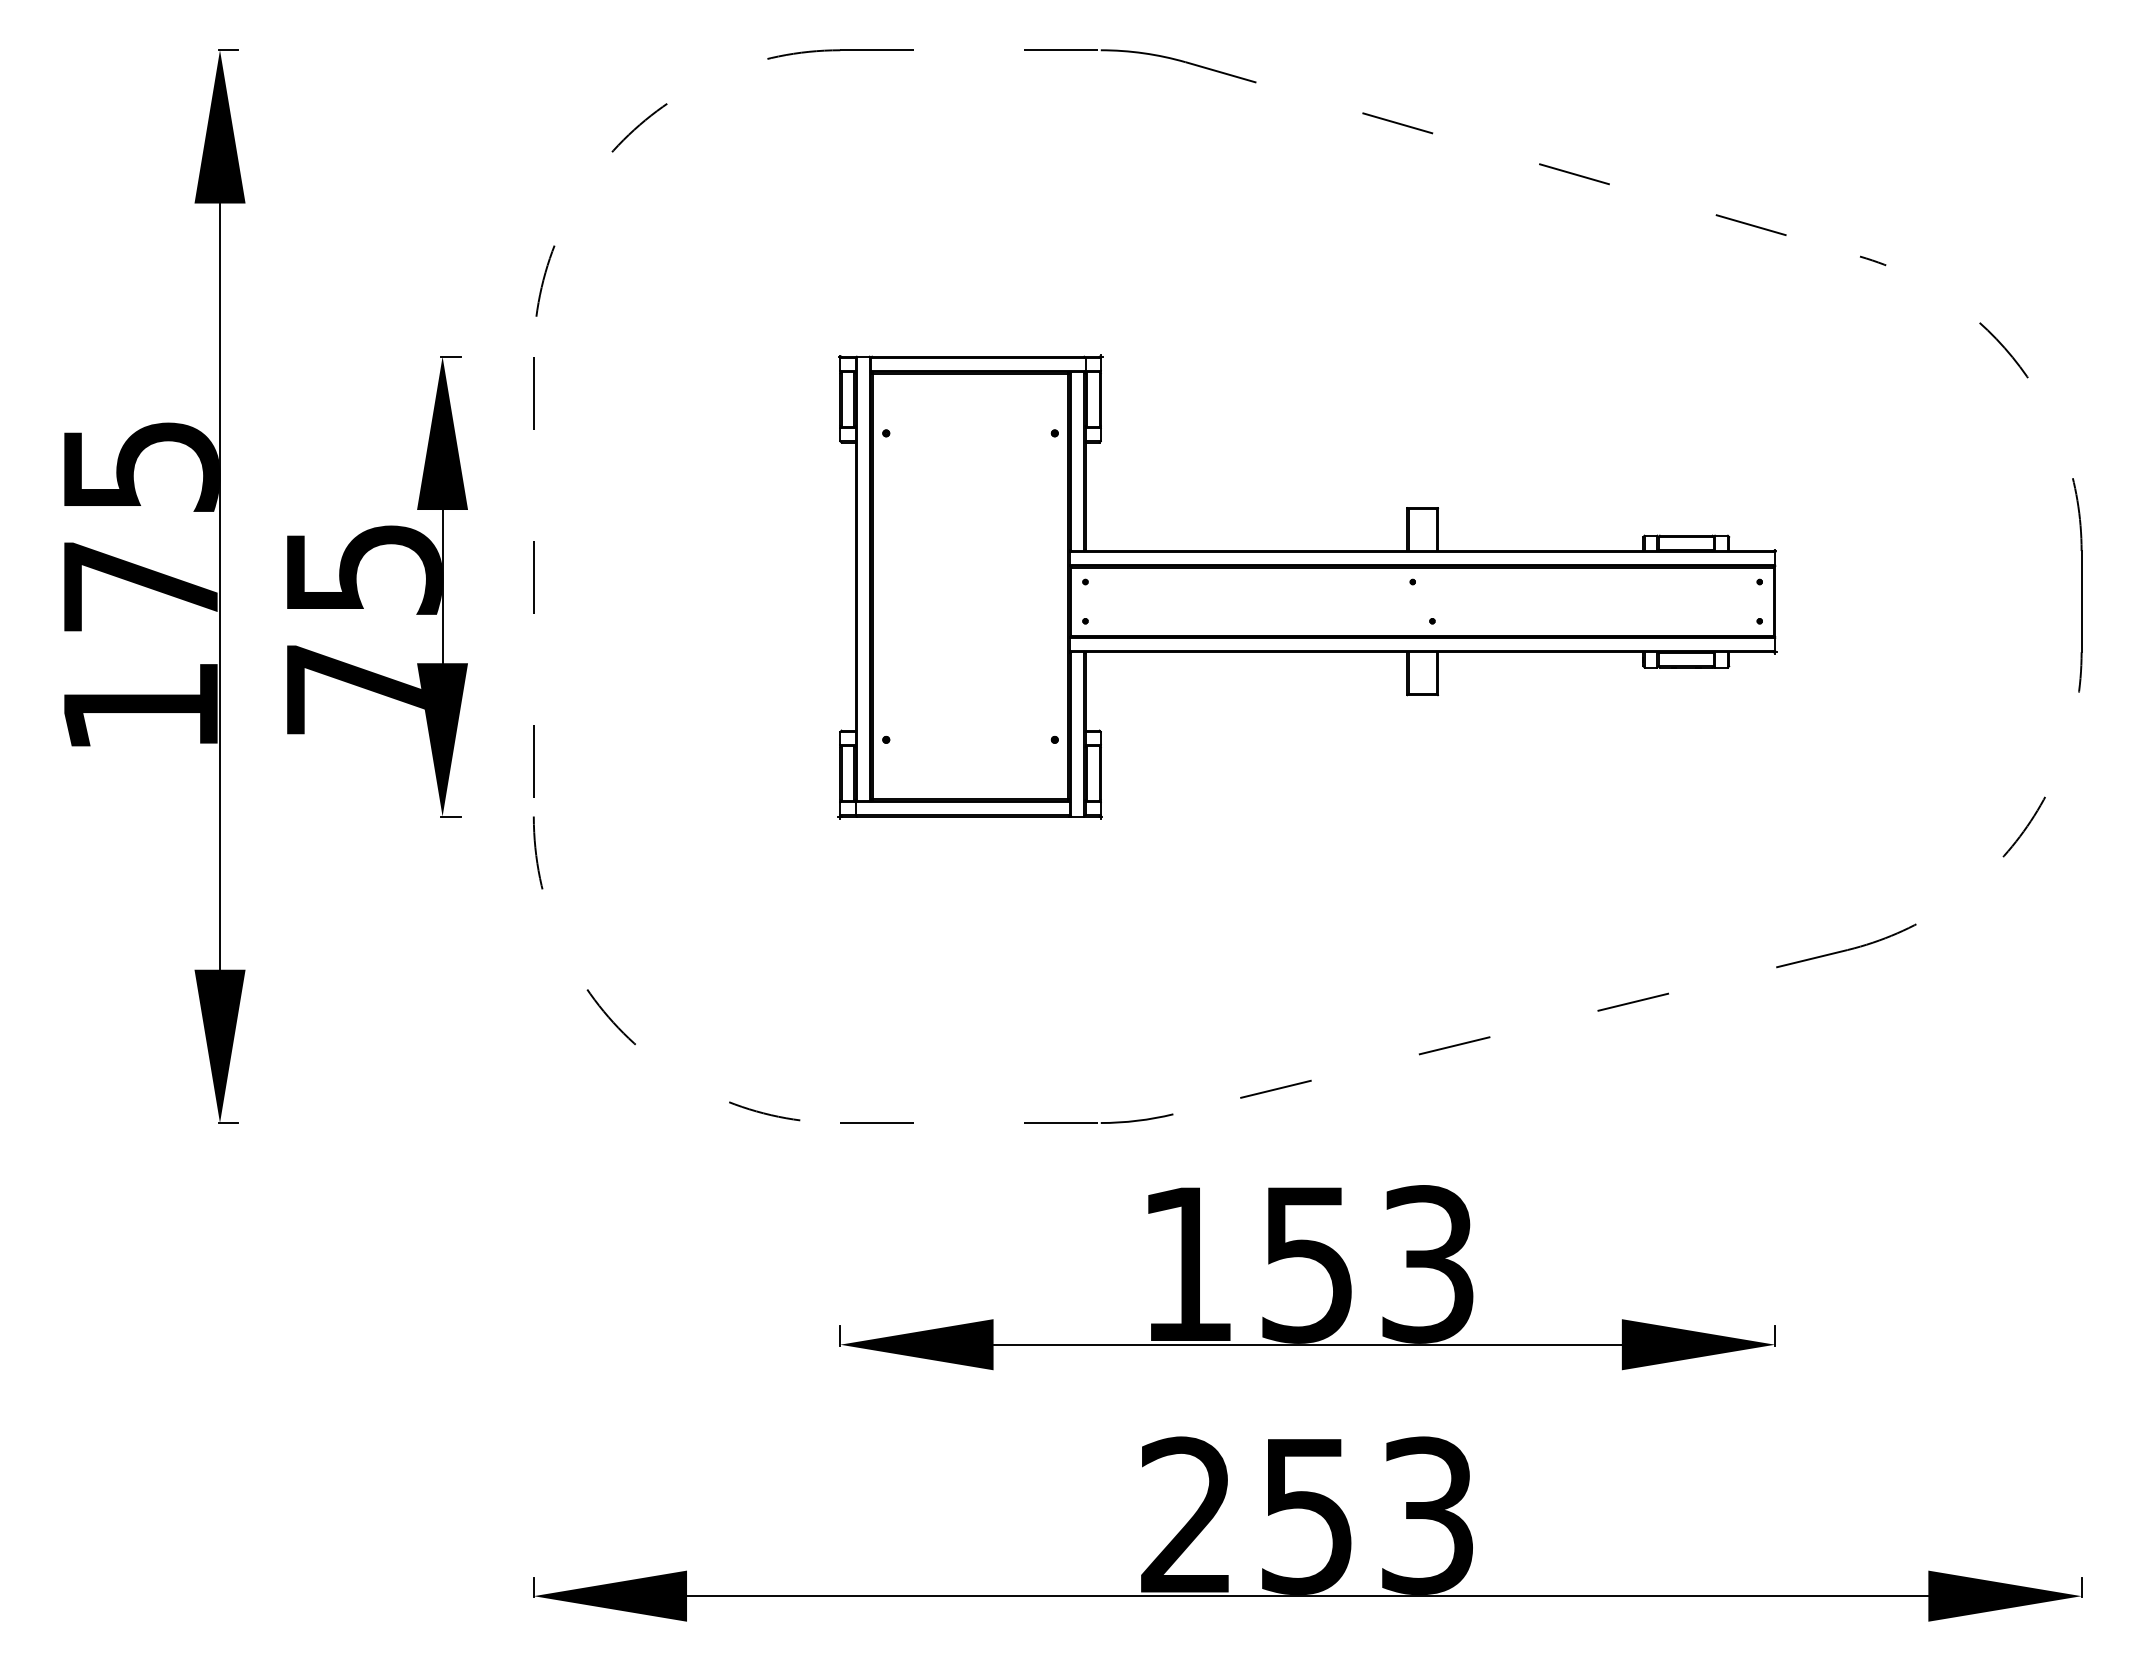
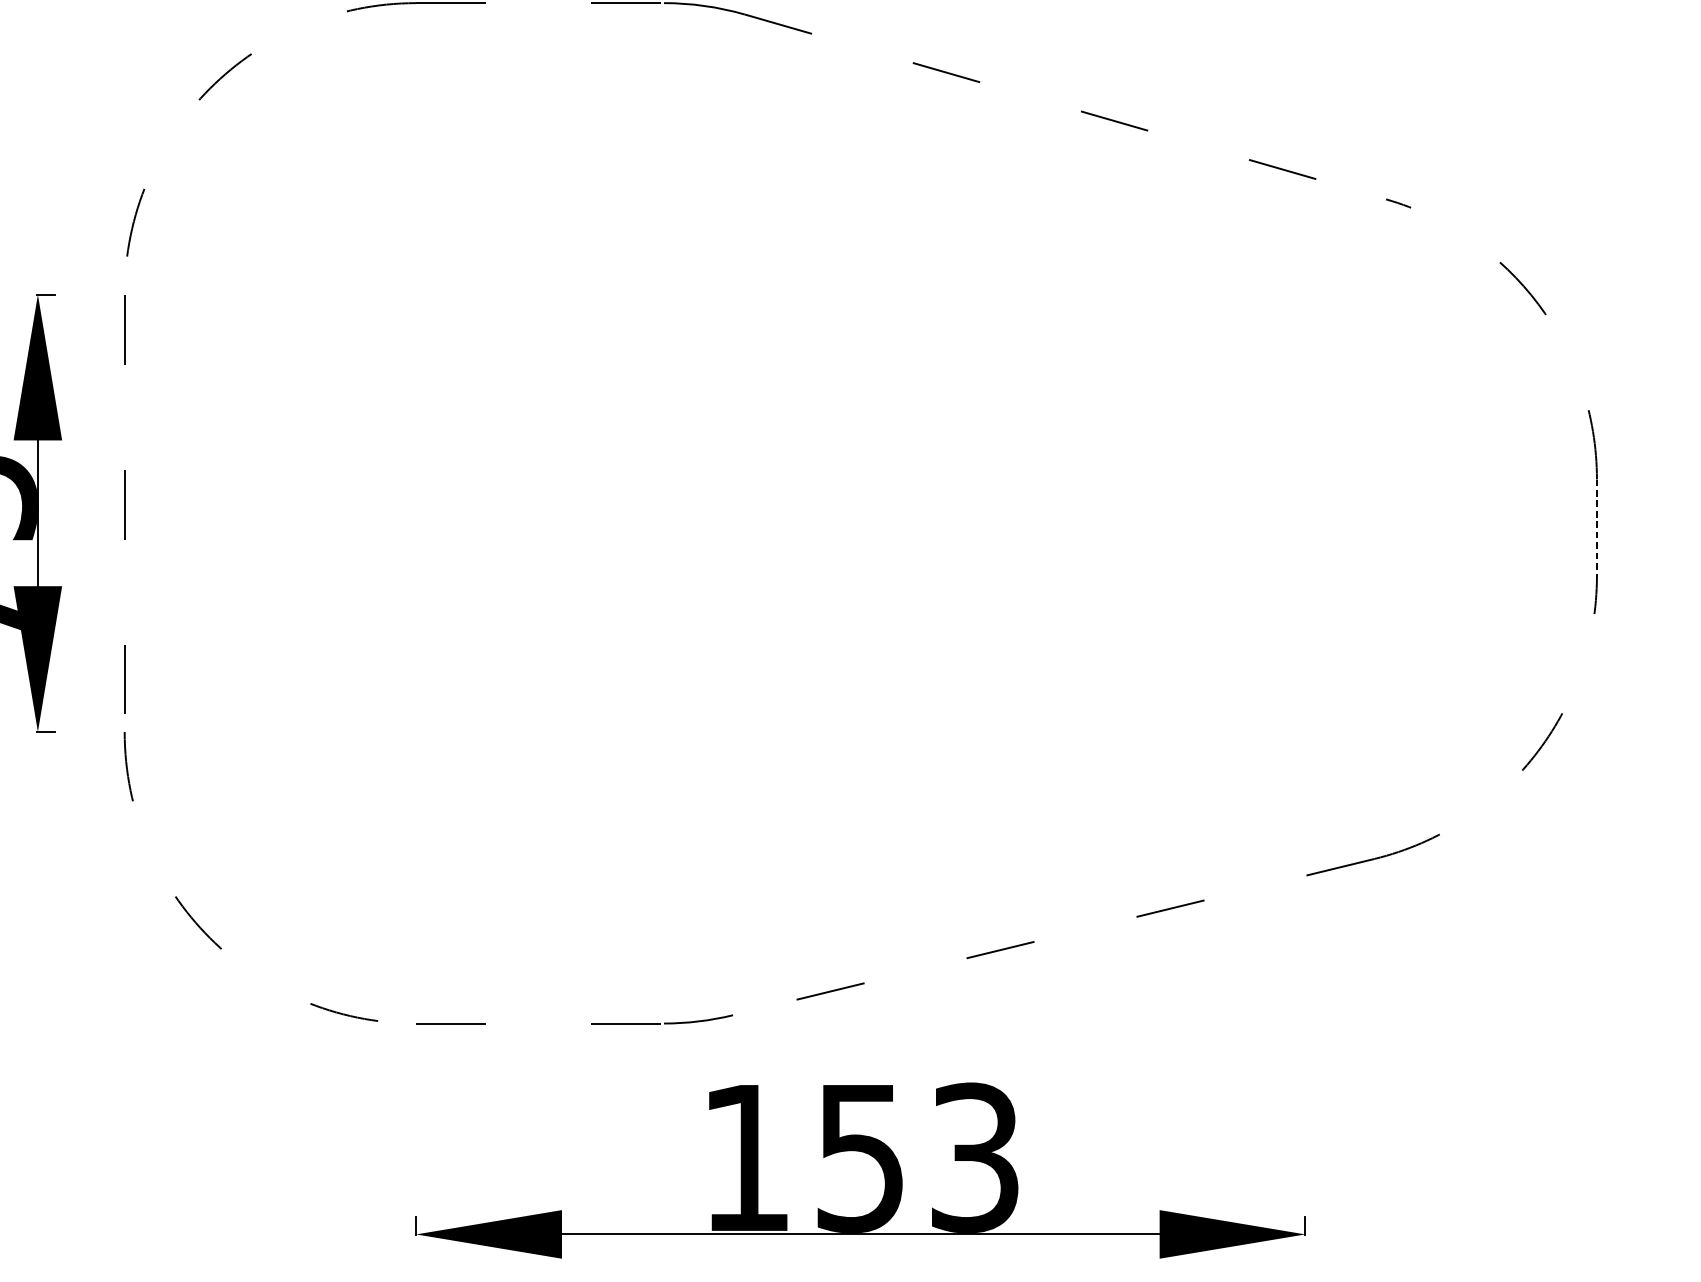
part: (1307, 586) -> (860, 513), removed
line: (2081, 601) -> (1596, 527), solid -> dashed

